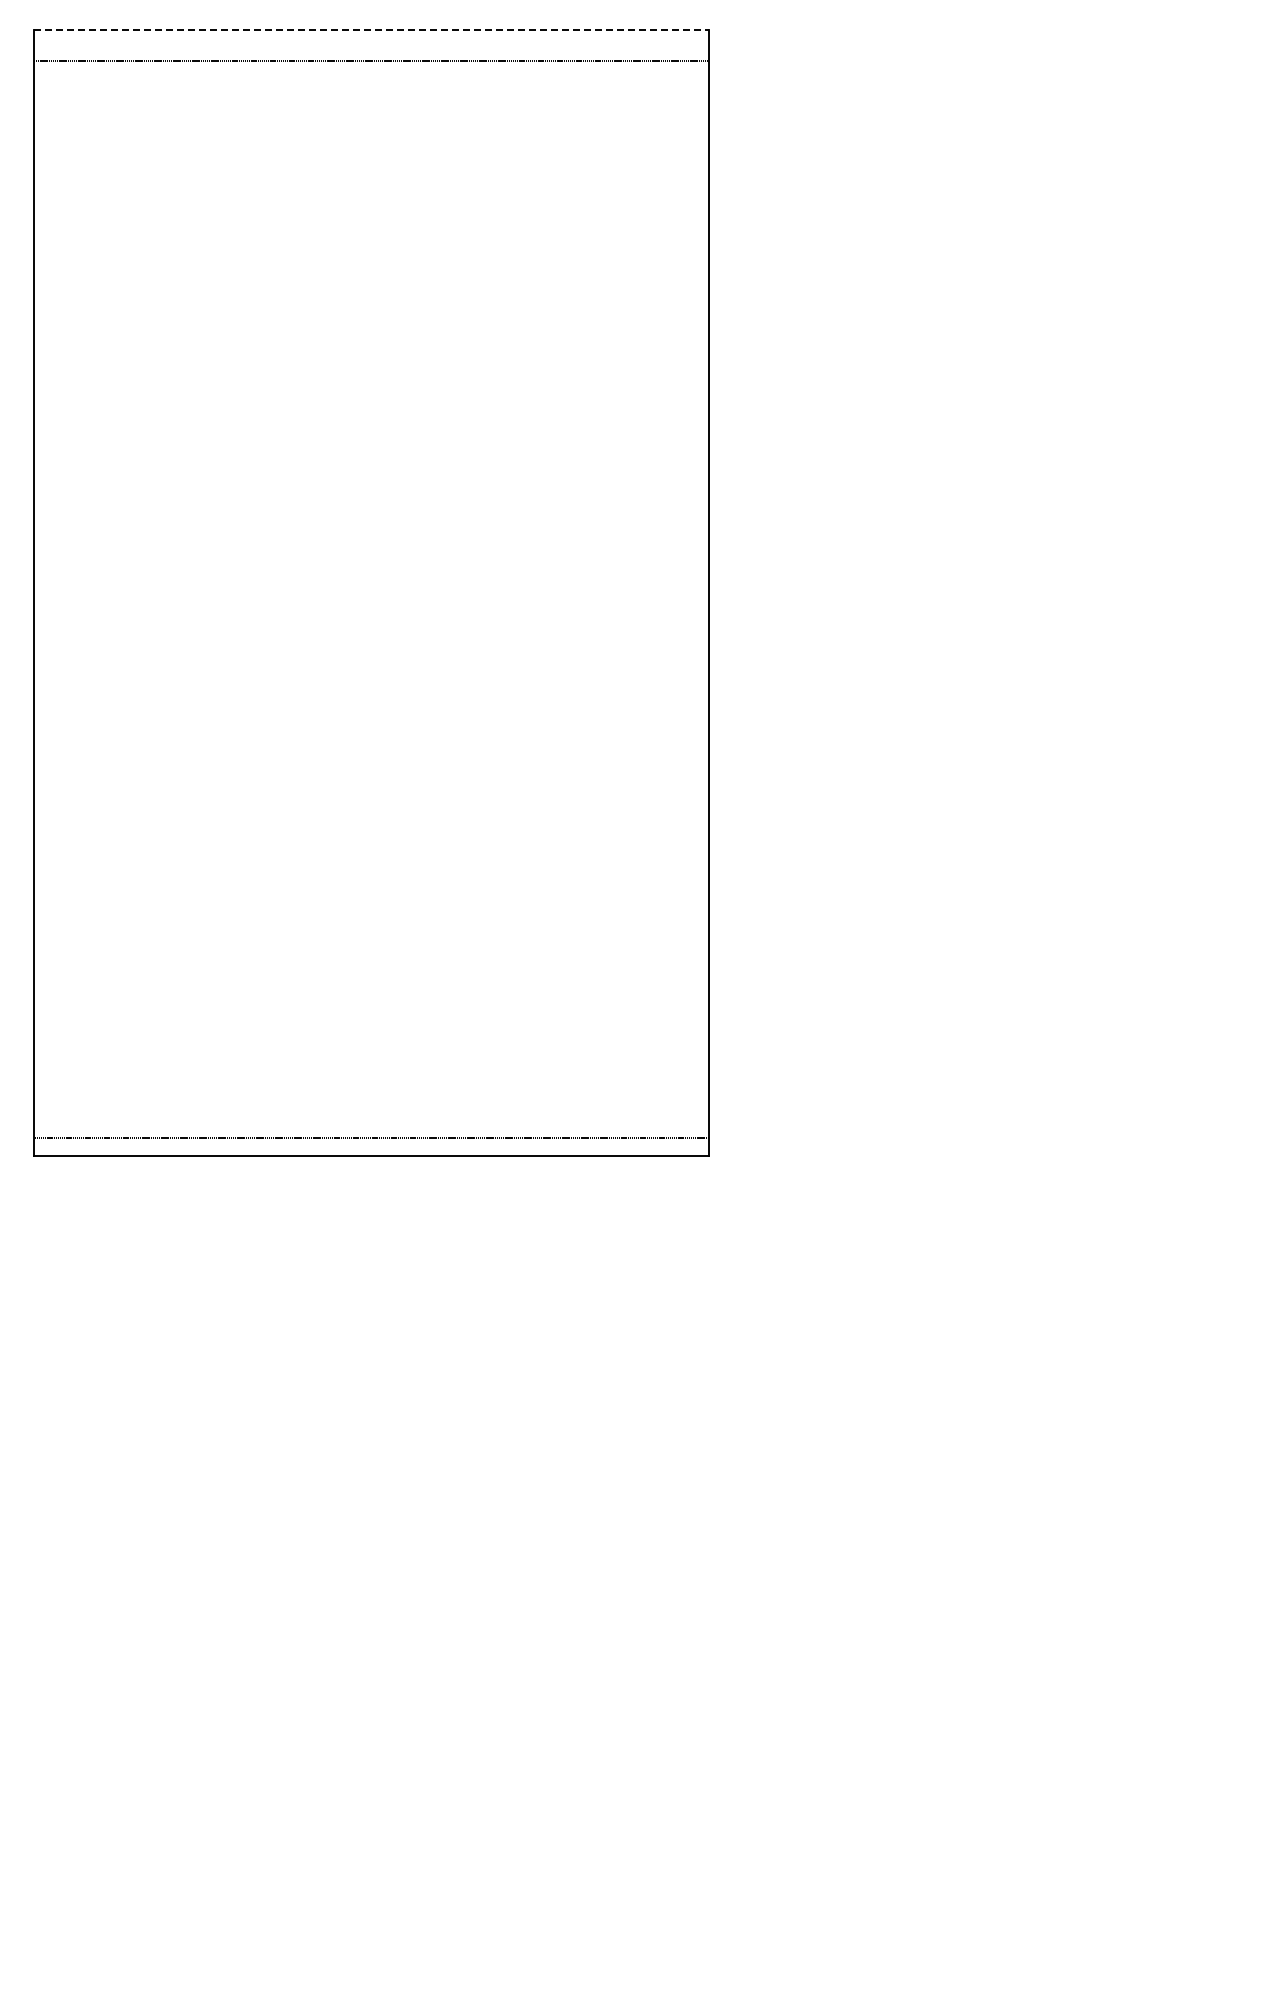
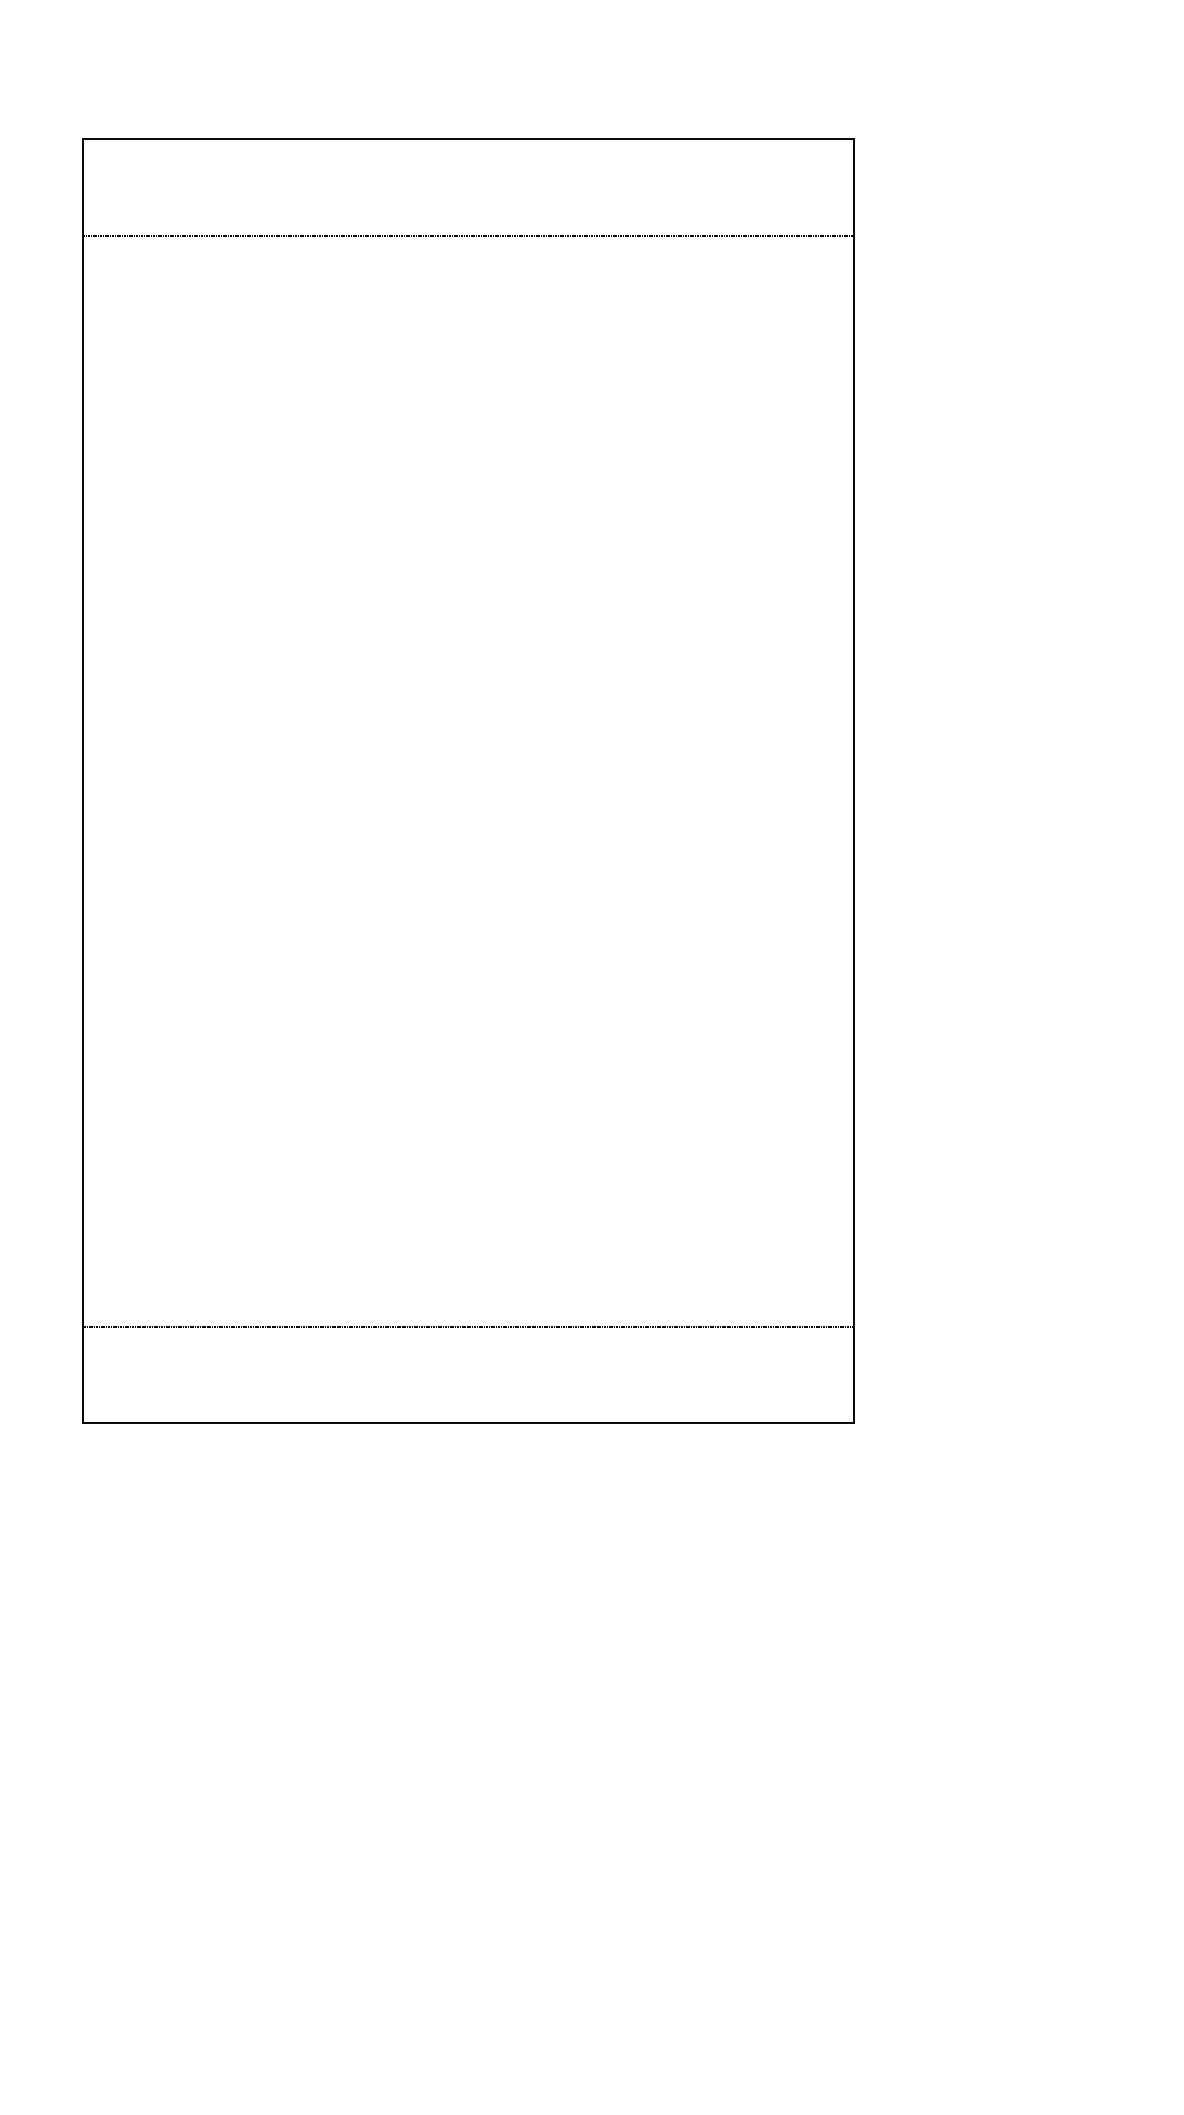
line: (371, 30) -> (468, 139), dashed -> solid
line: (371, 60) -> (468, 235), moved
line: (371, 1137) -> (468, 1327), moved

